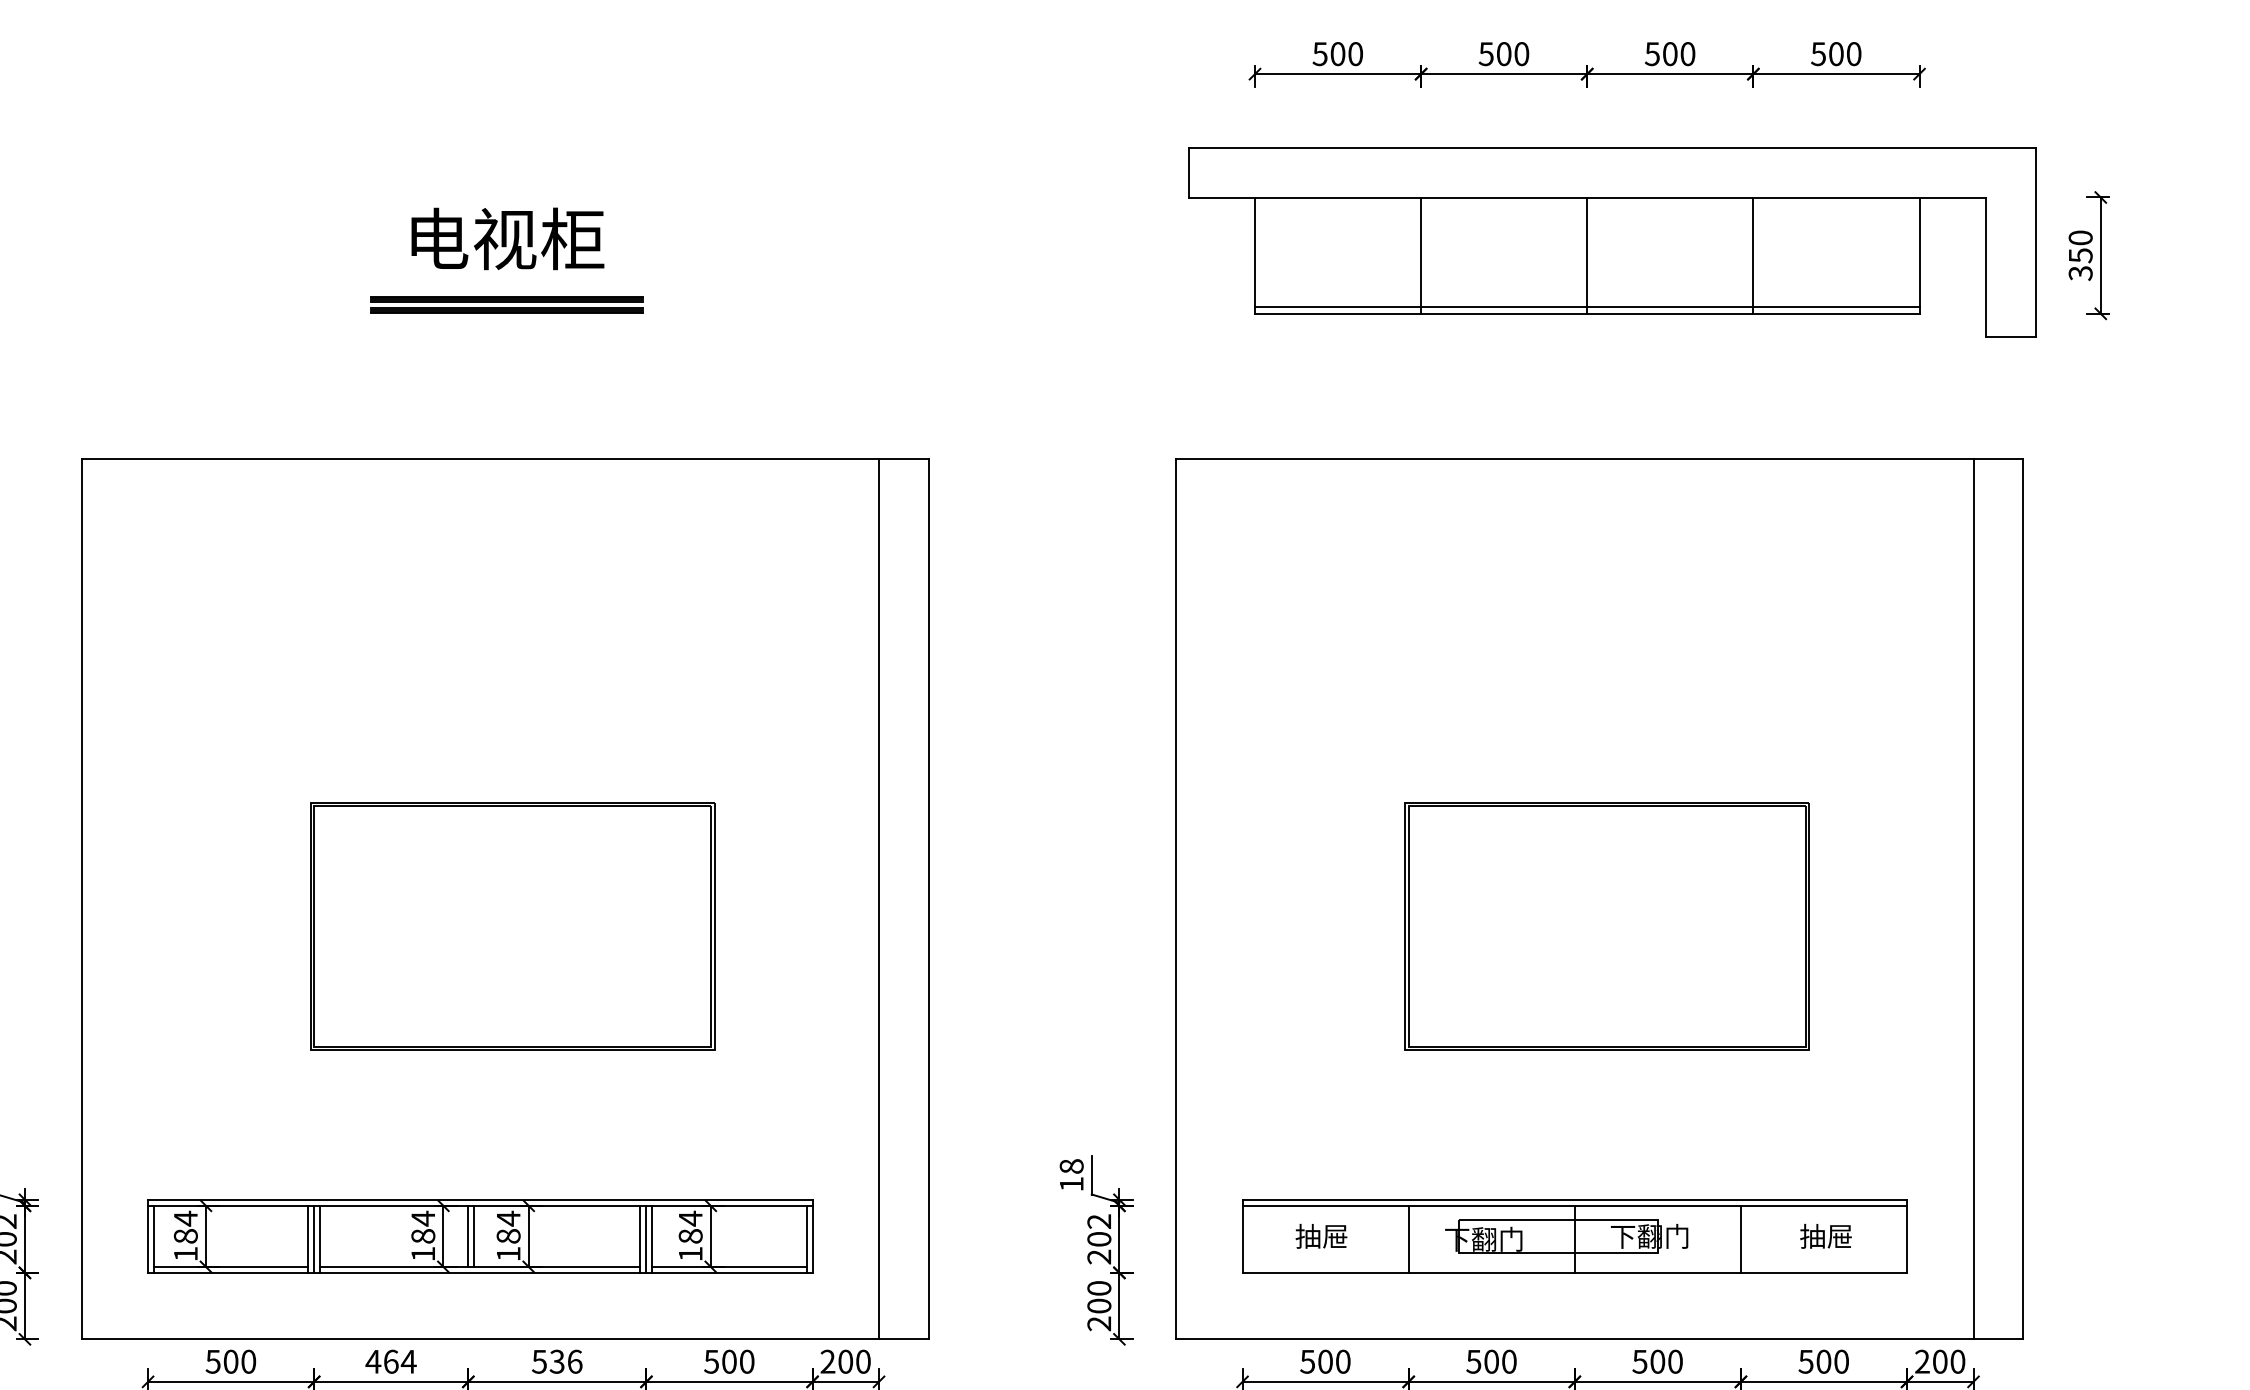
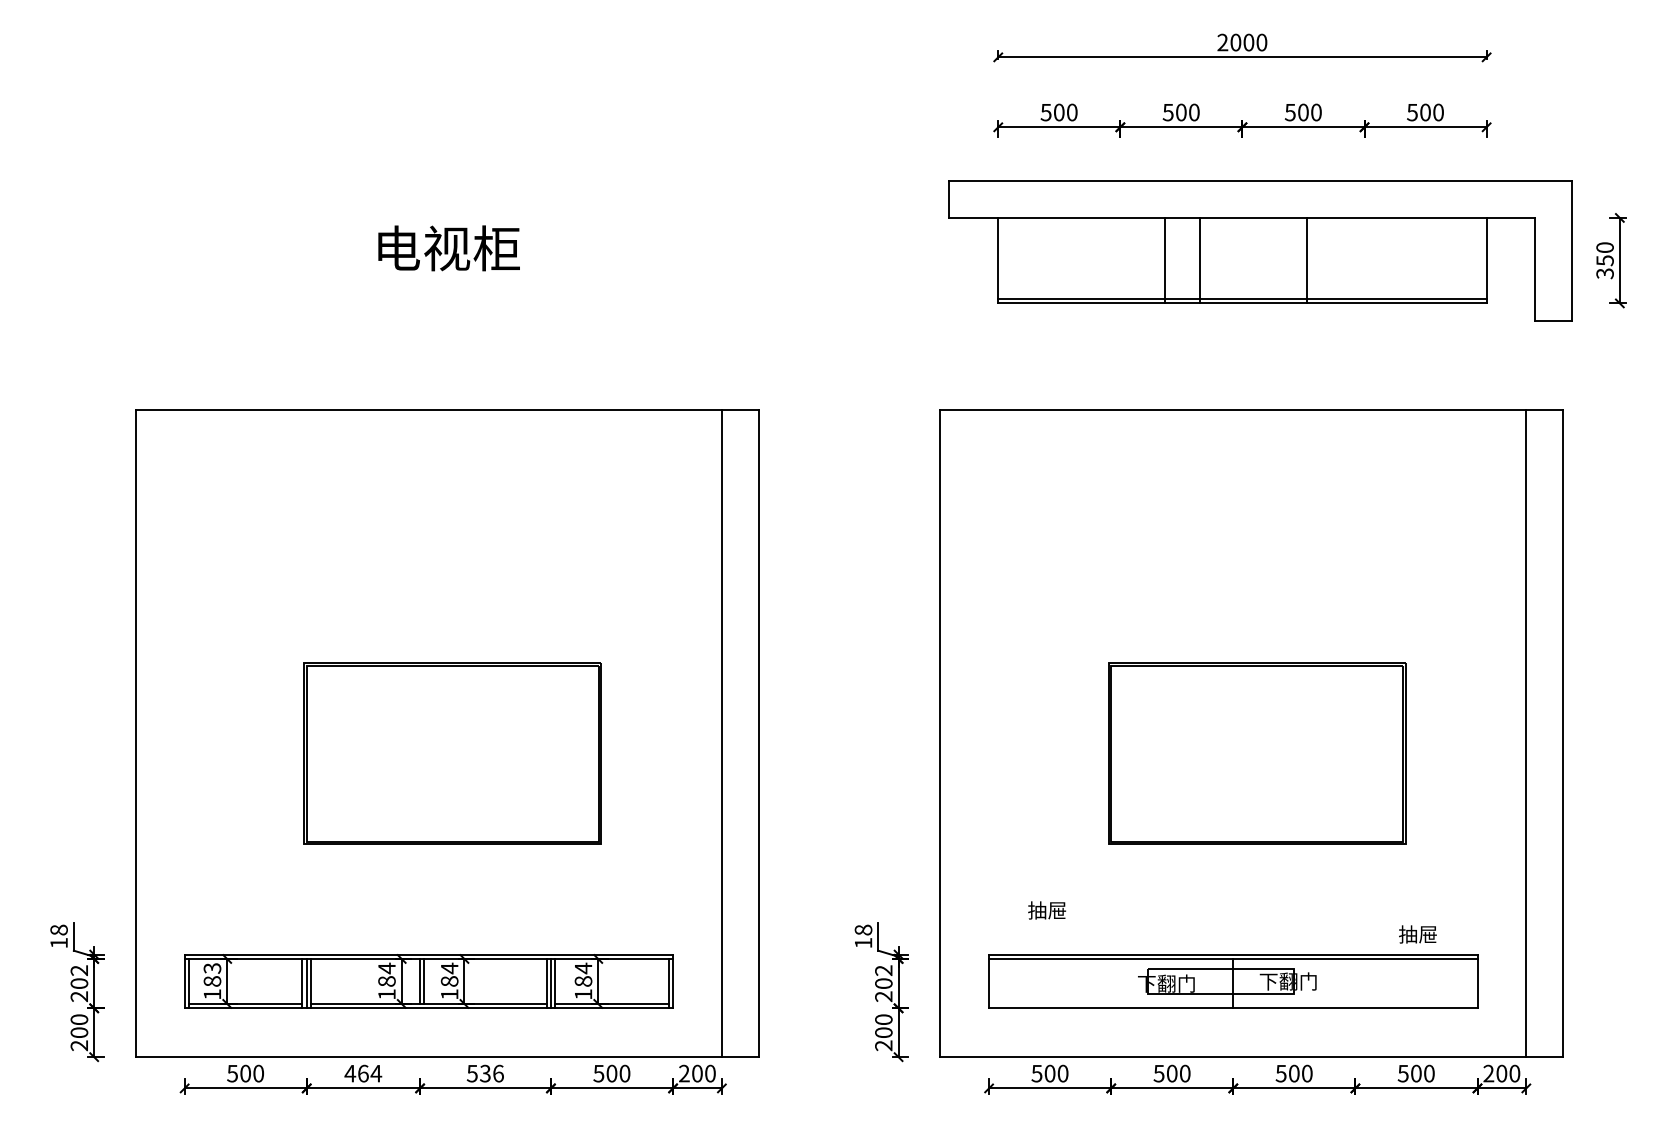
line: (1421, 255) -> (1165, 260), moved
line: (1587, 255) -> (1200, 260), moved
line: (1753, 255) -> (1306, 260), moved
part: (505, 304) -> (447, 296), removed
text: (185, 1218) -> (212, 968), 184 -> 183
text: (1320, 1236) -> (1046, 910), moved
text: (1825, 1236) -> (1417, 934), moved
line: (1409, 1239) -> (1111, 983), removed
line: (1741, 1239) -> (1355, 983), removed

